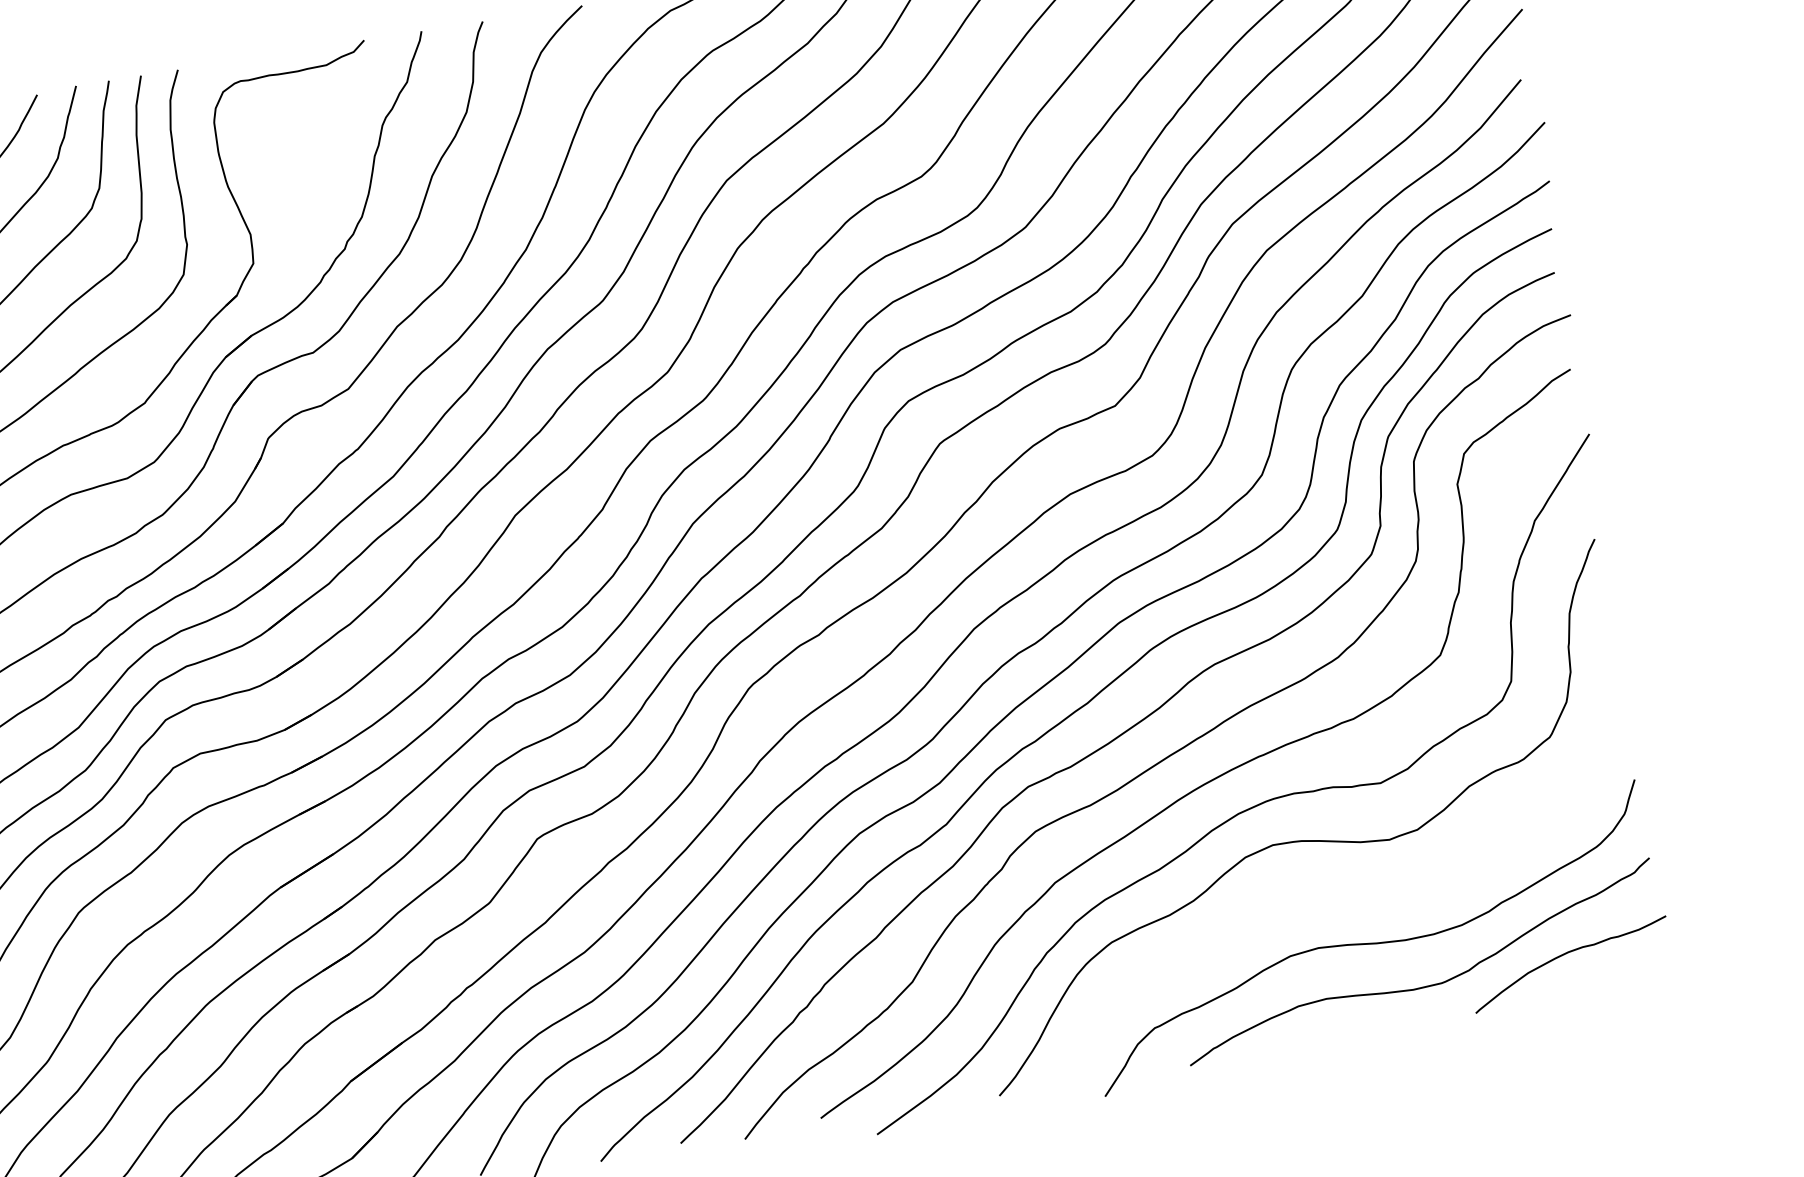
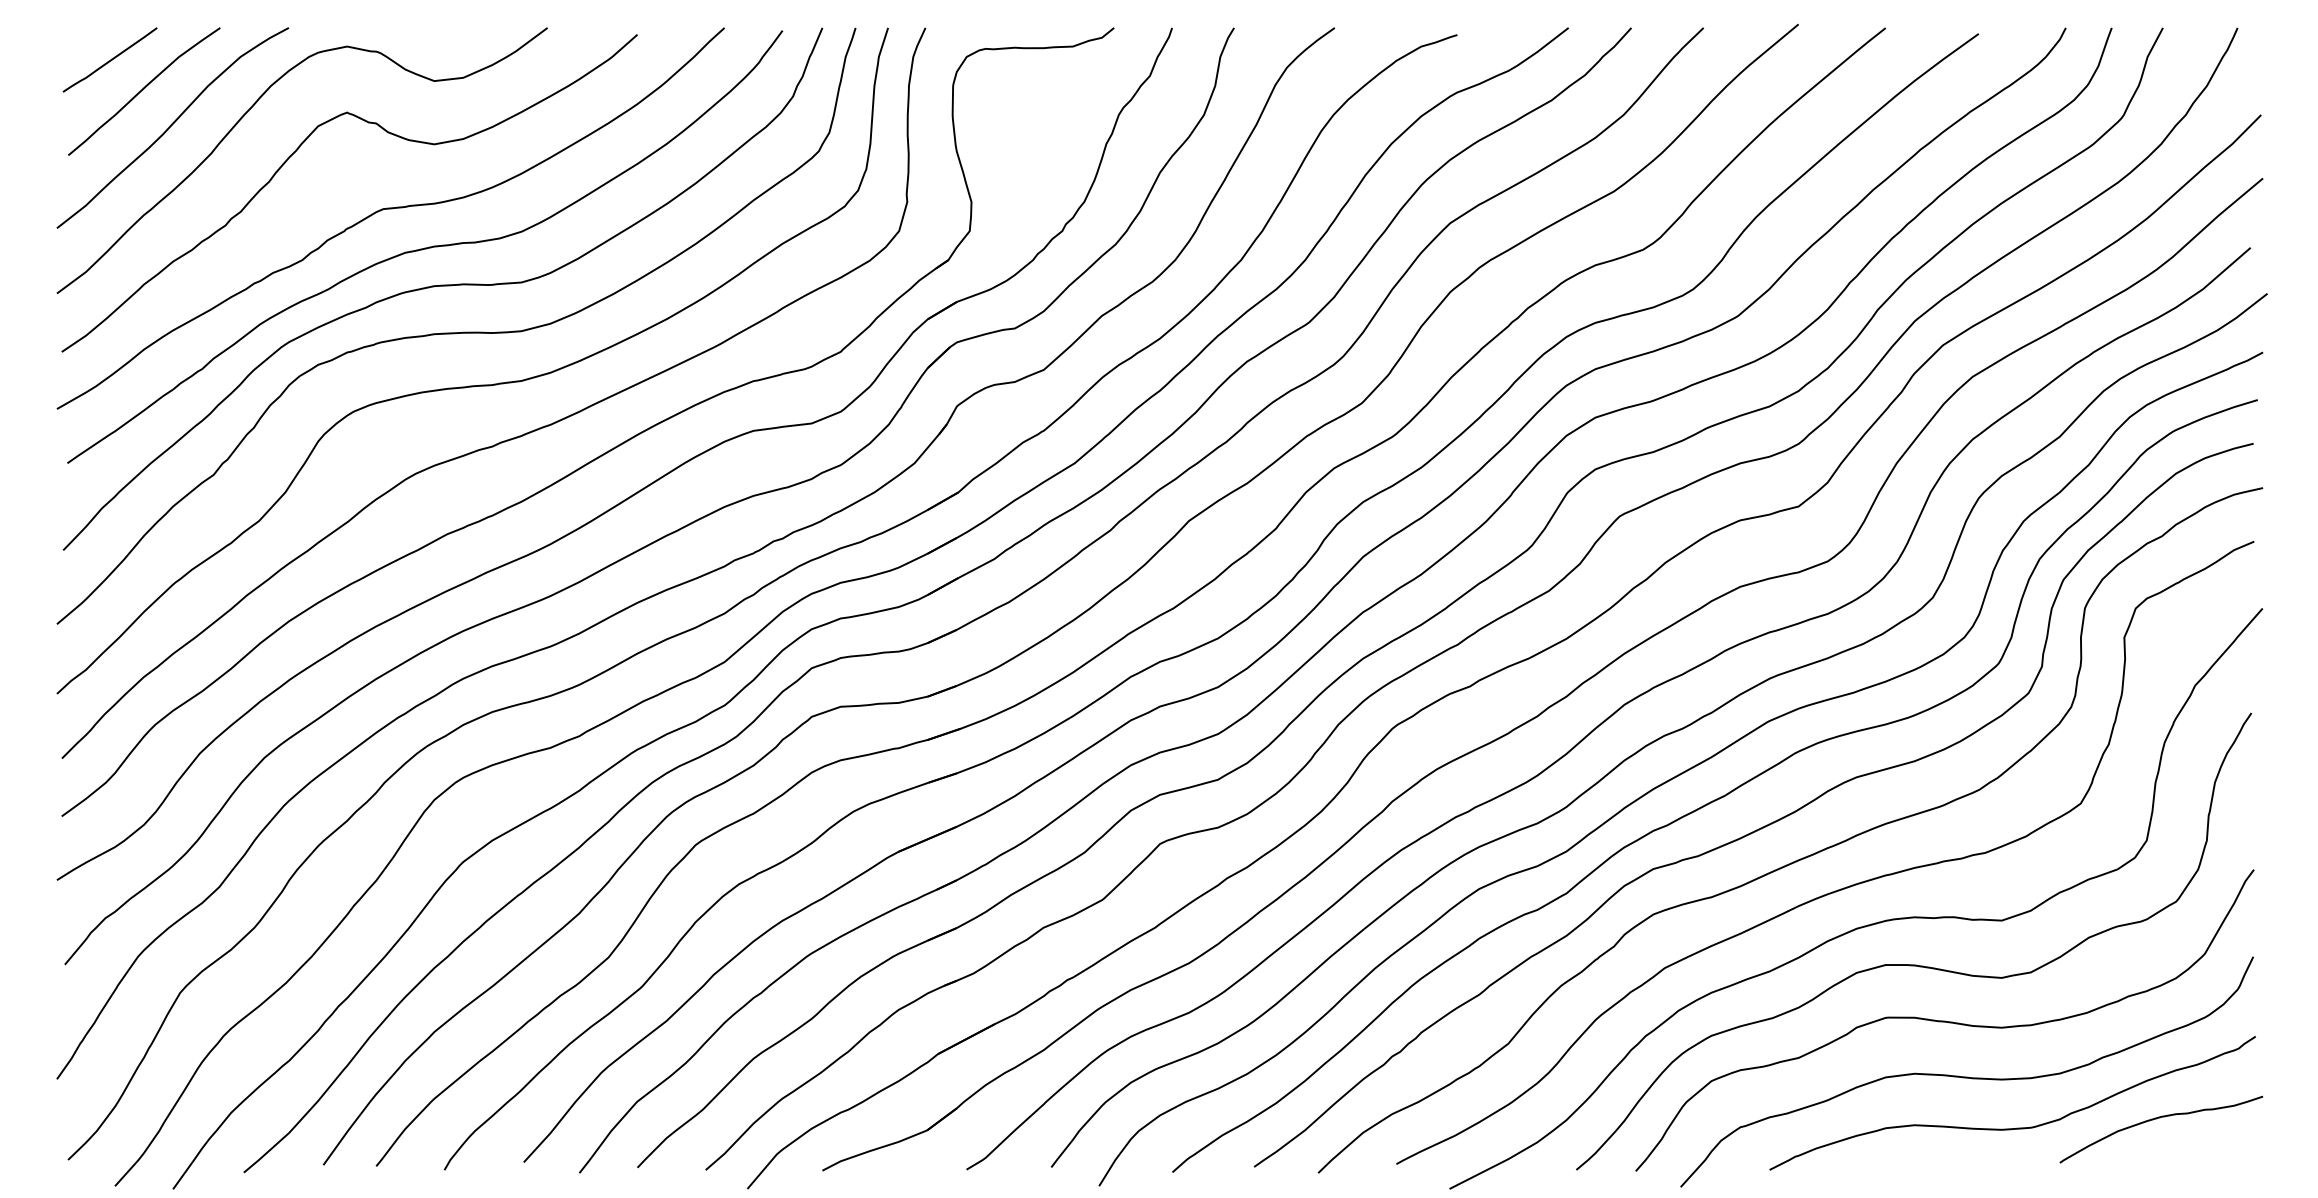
curve: (1339, 890) -> (1944, 1020), added

